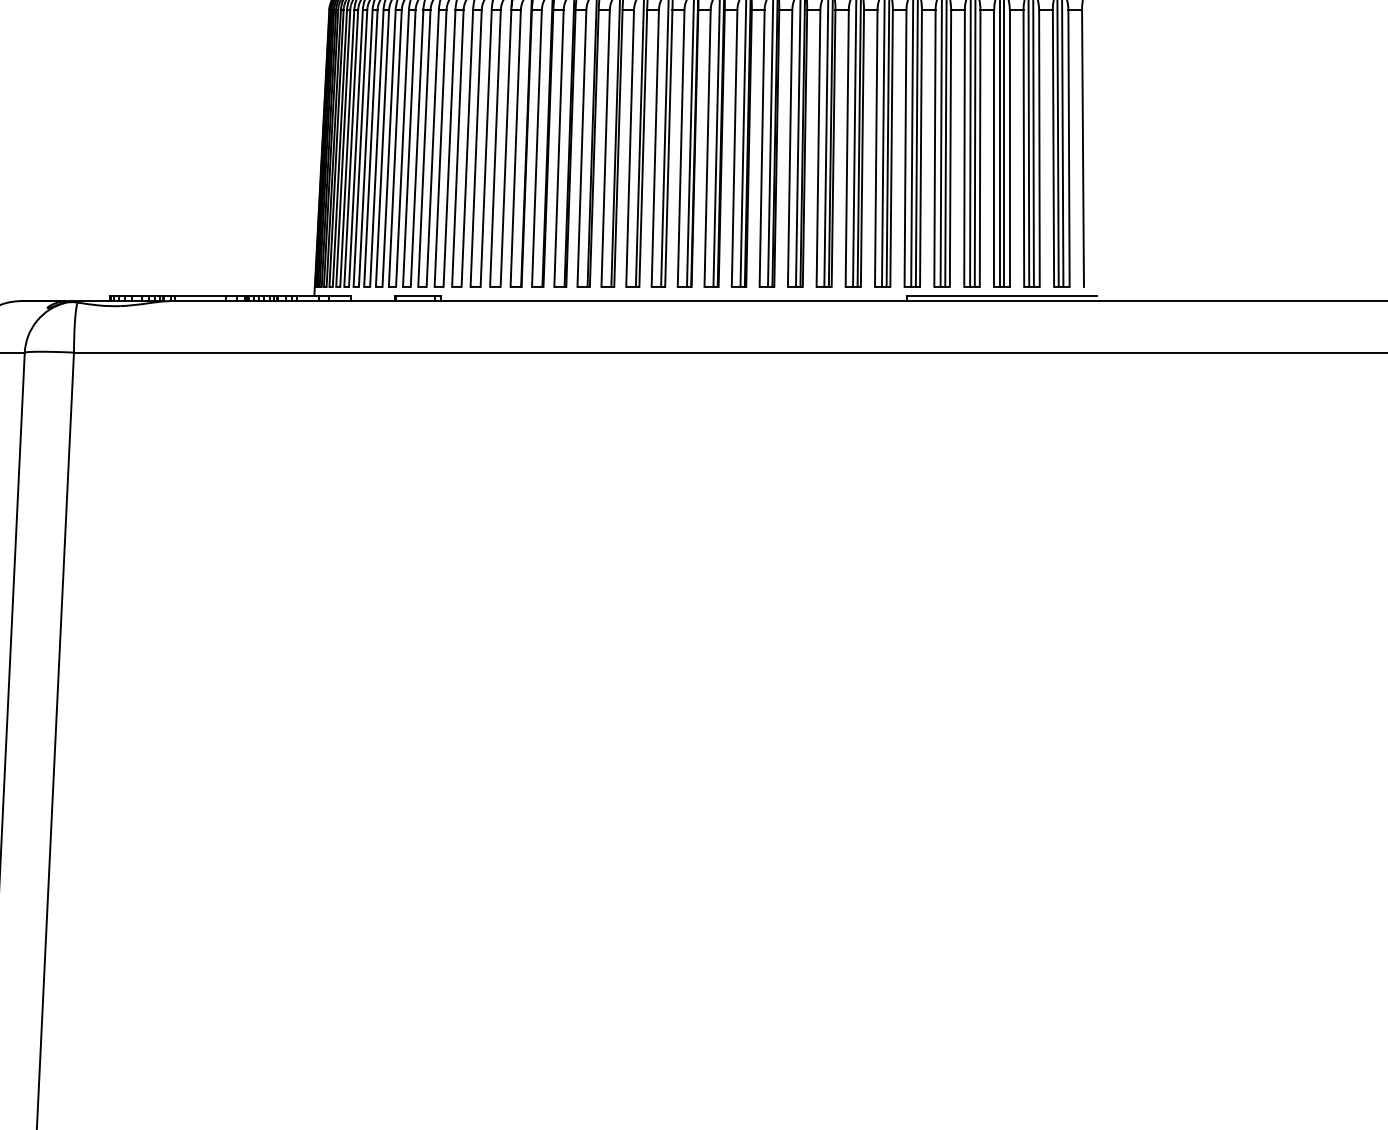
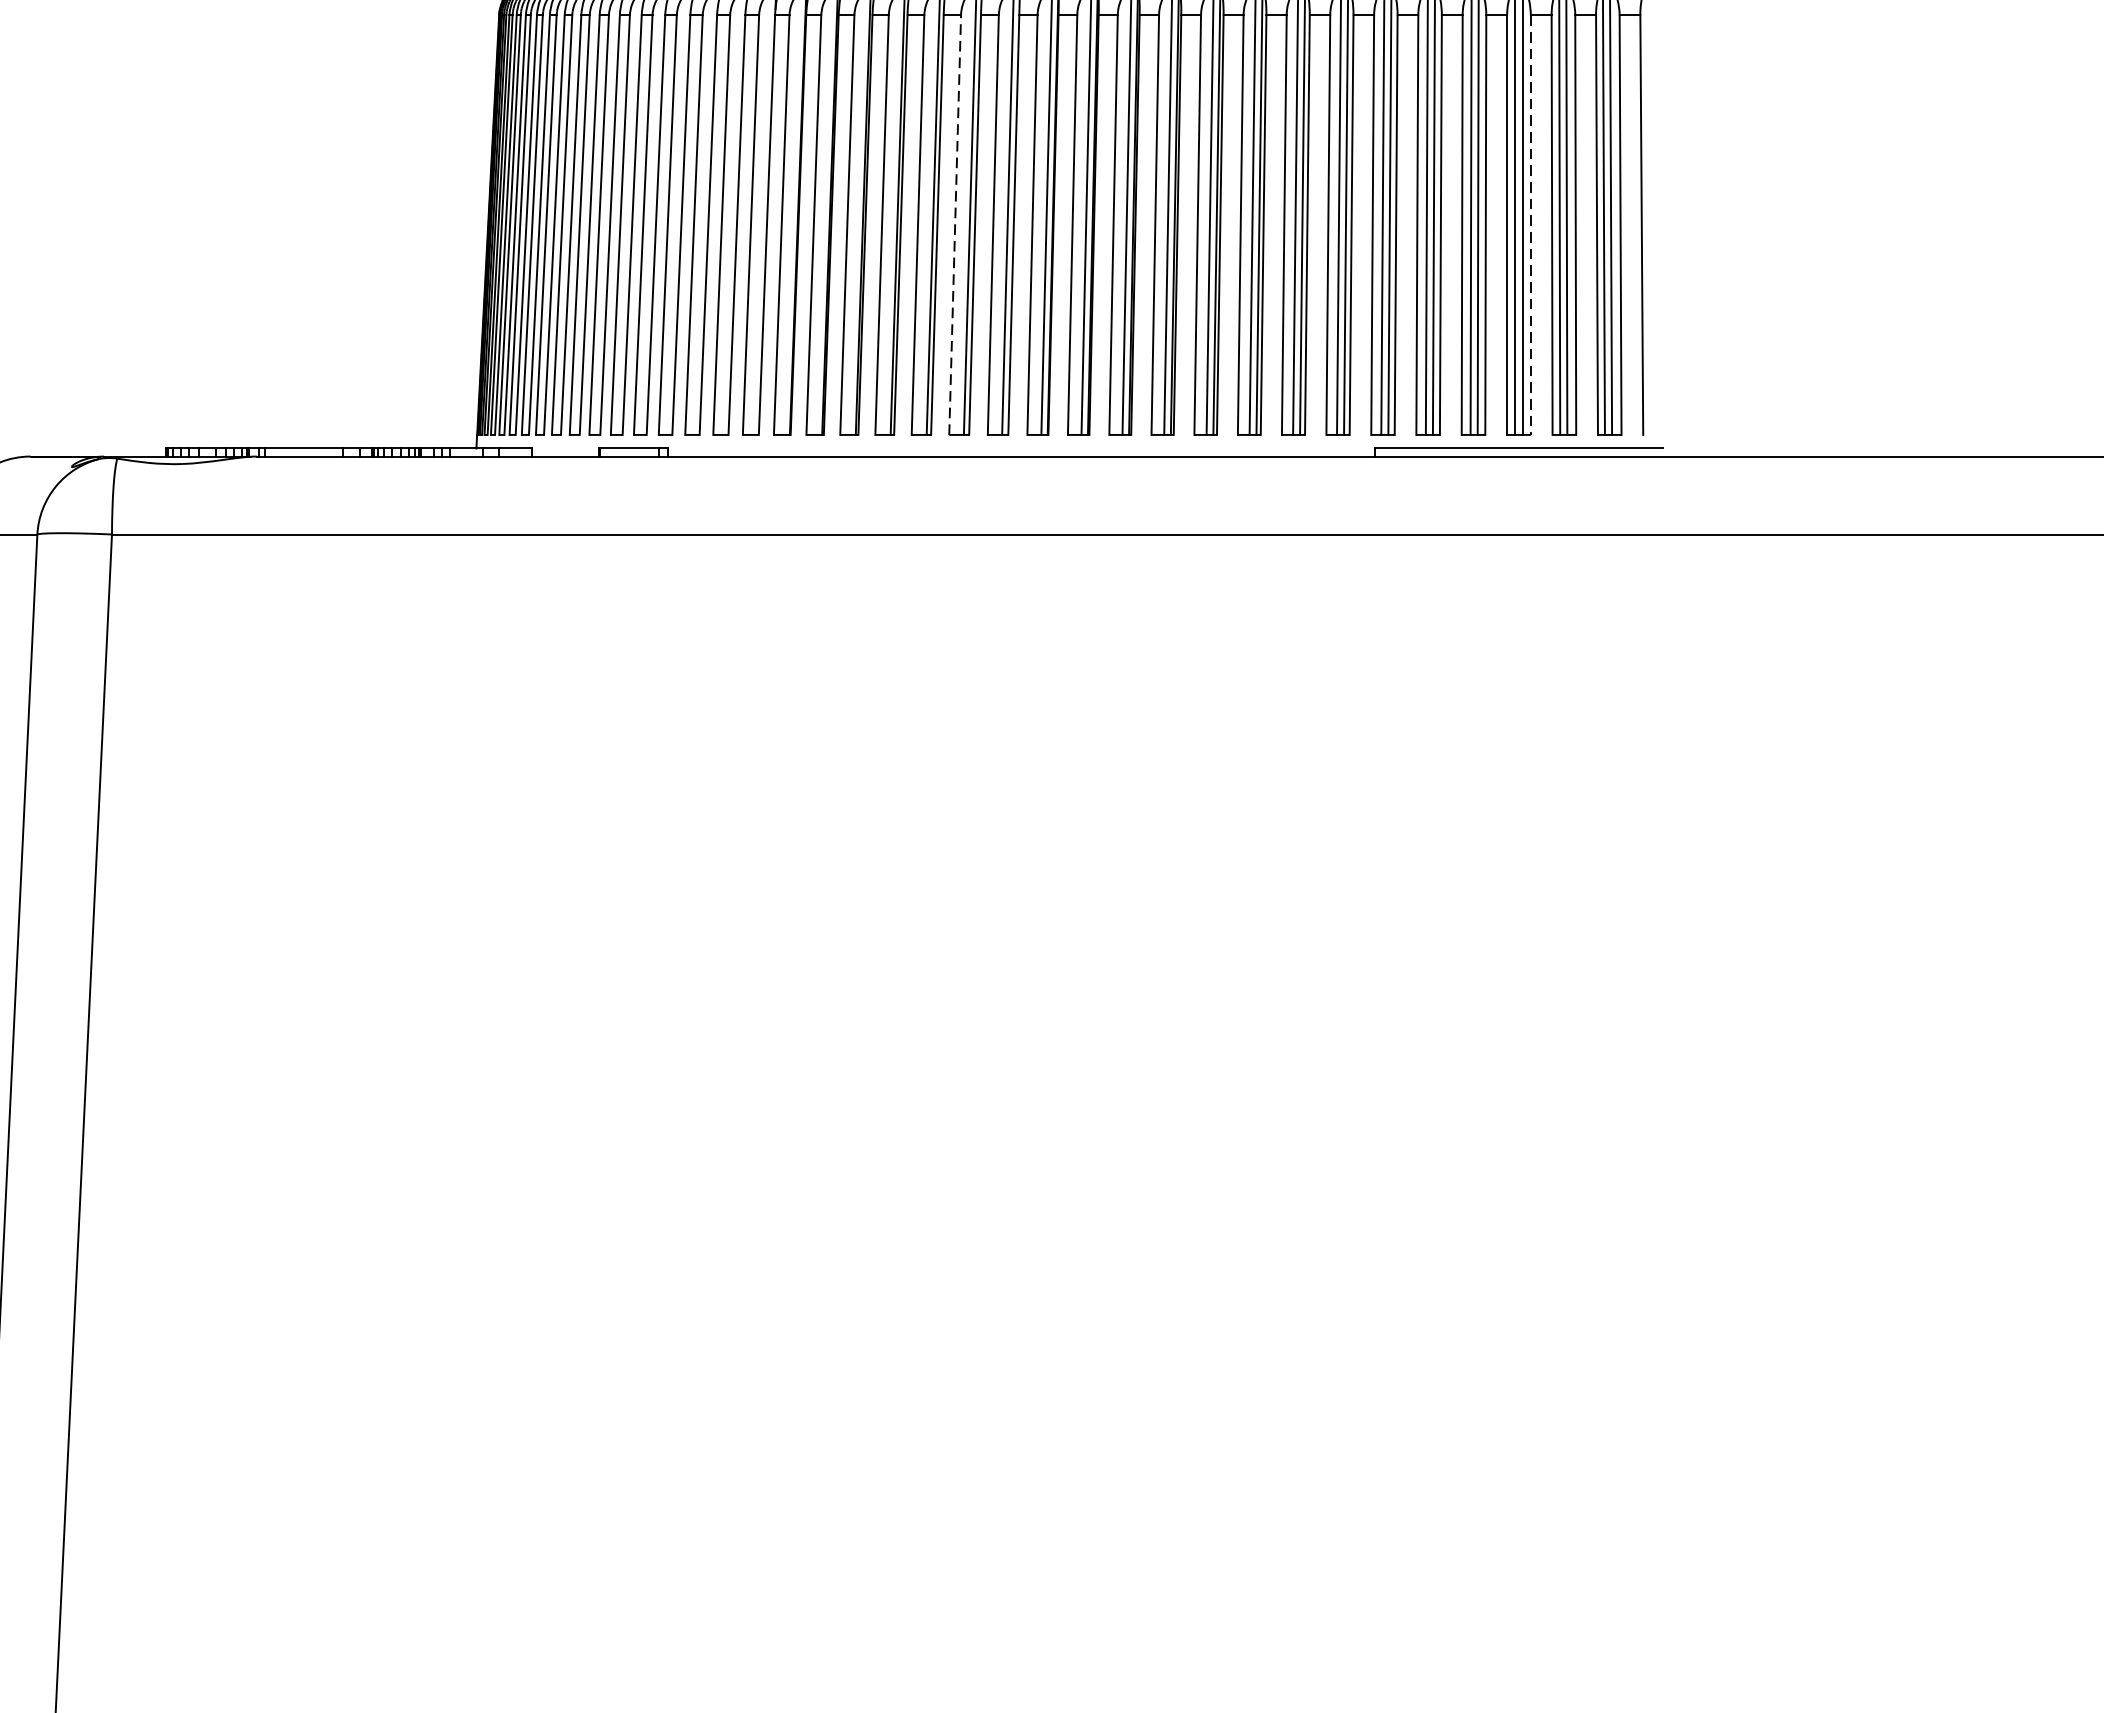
line: (630, 148) -> (955, 225), solid -> dashed
line: (1009, 149) -> (1530, 226), solid -> dashed

